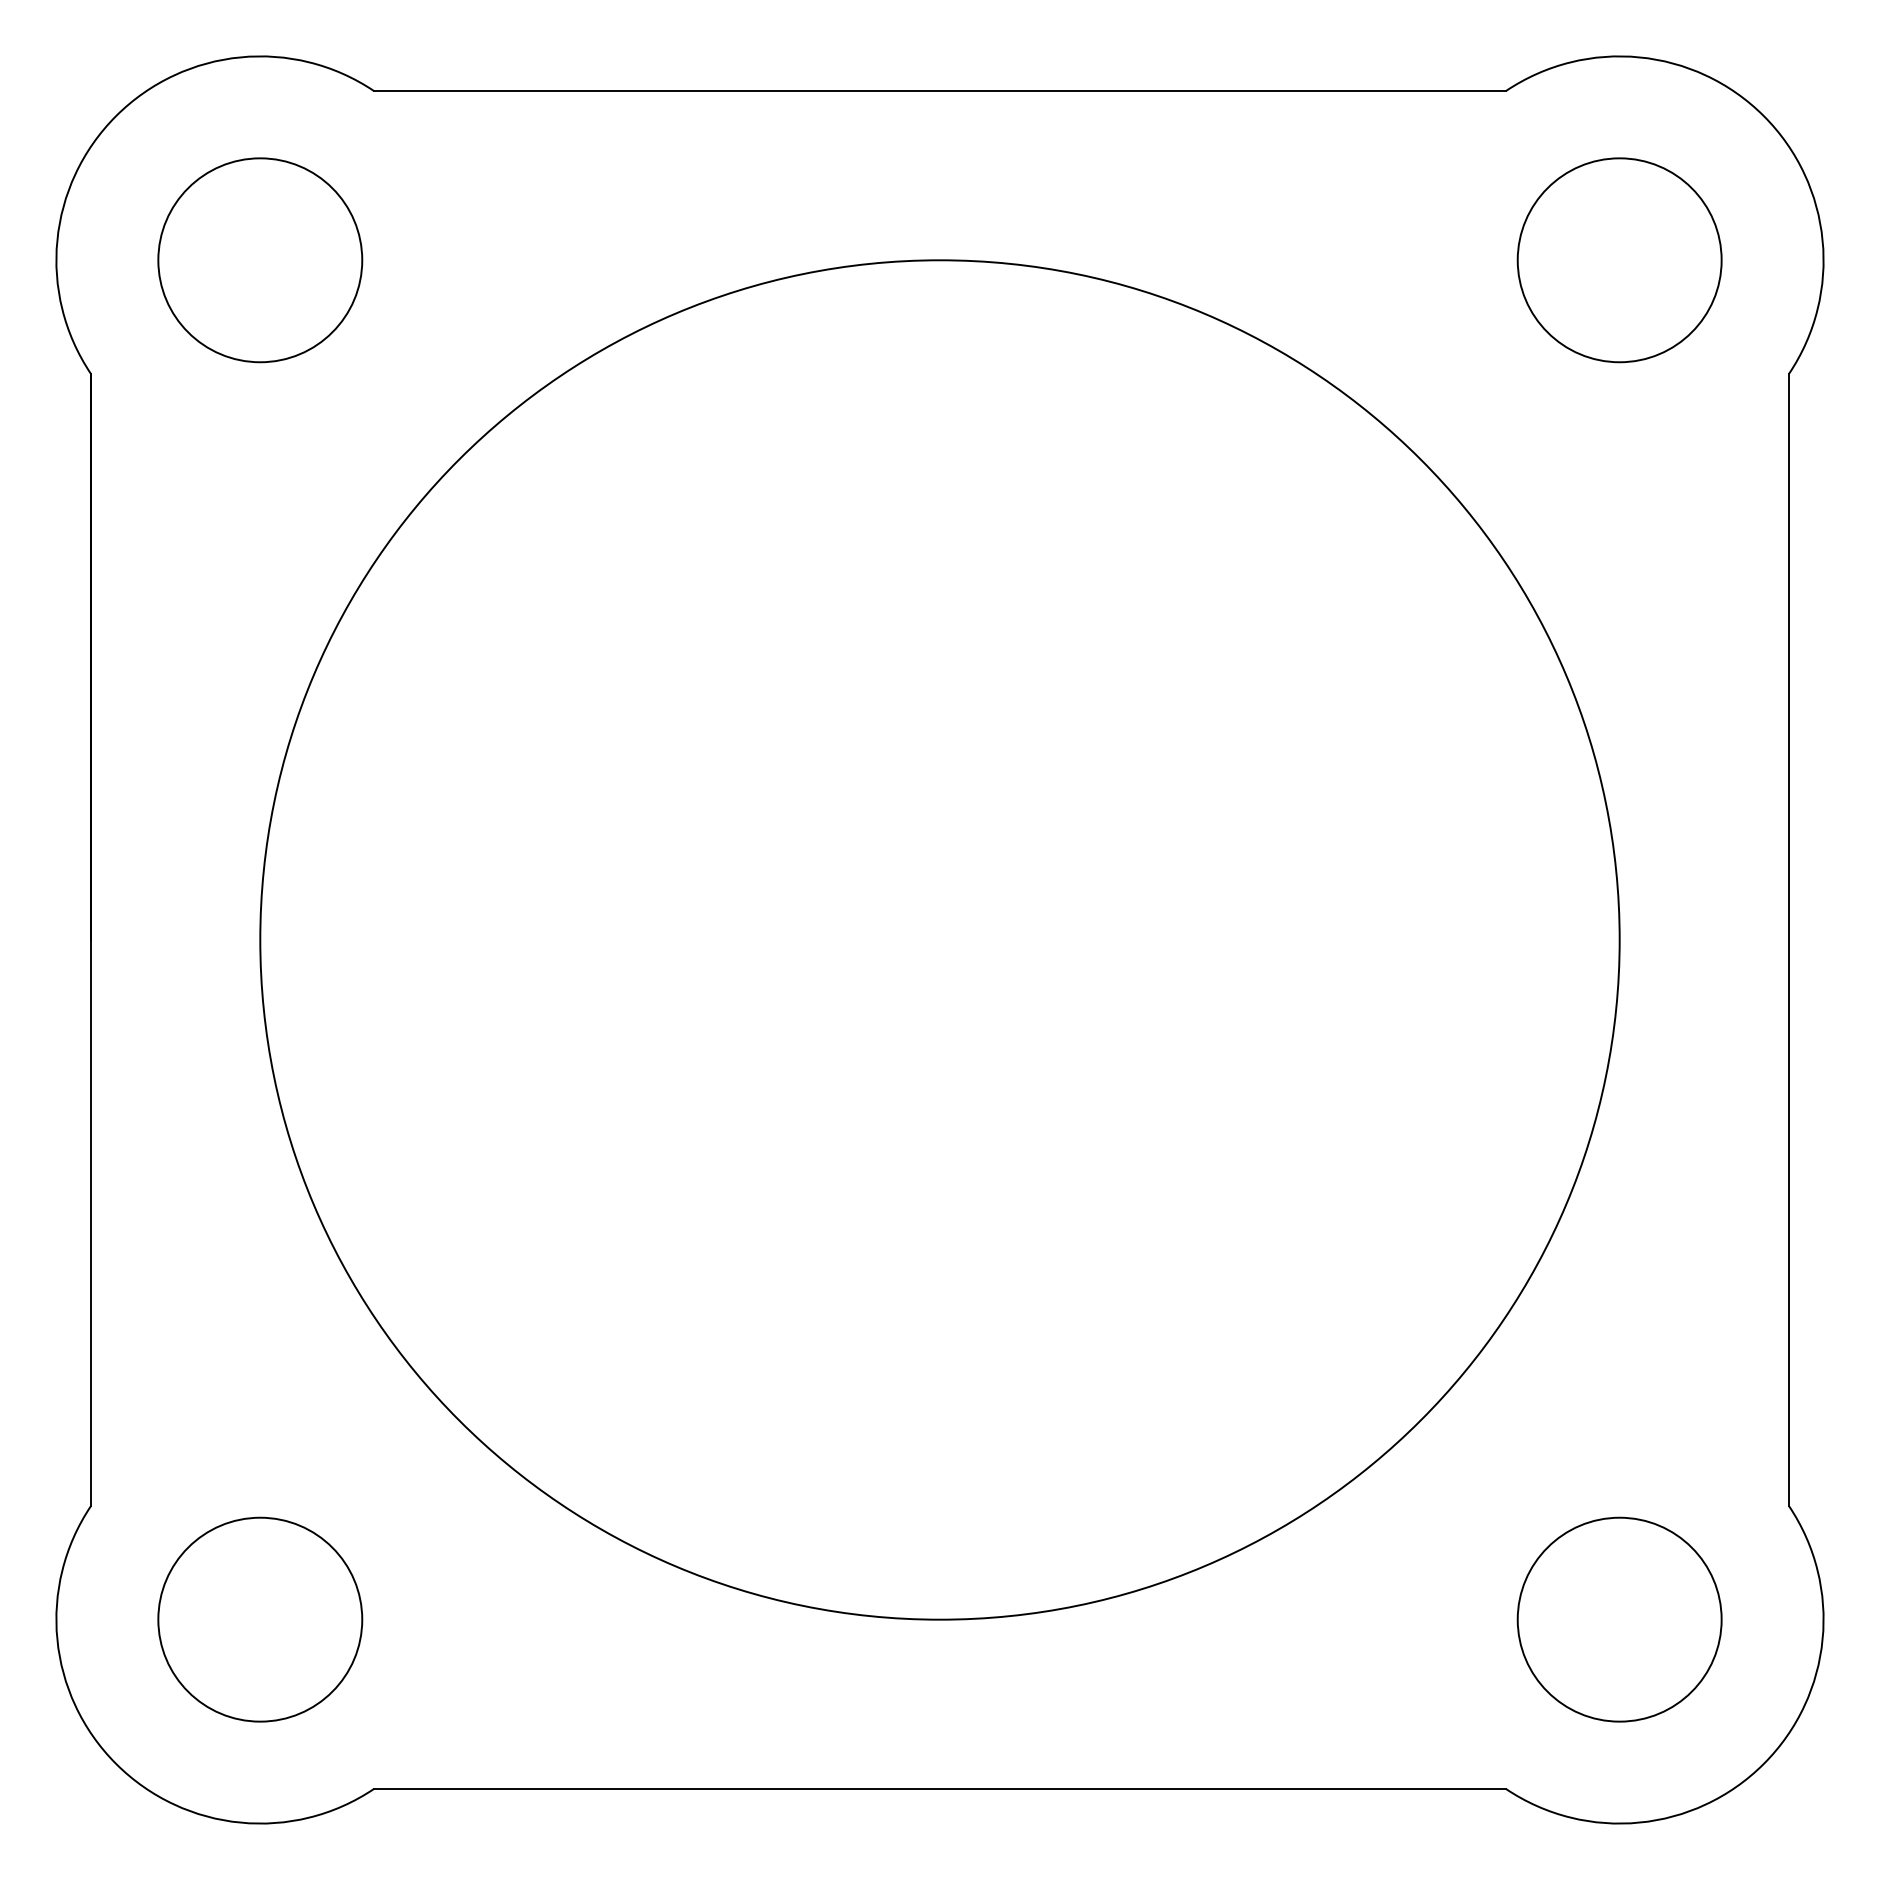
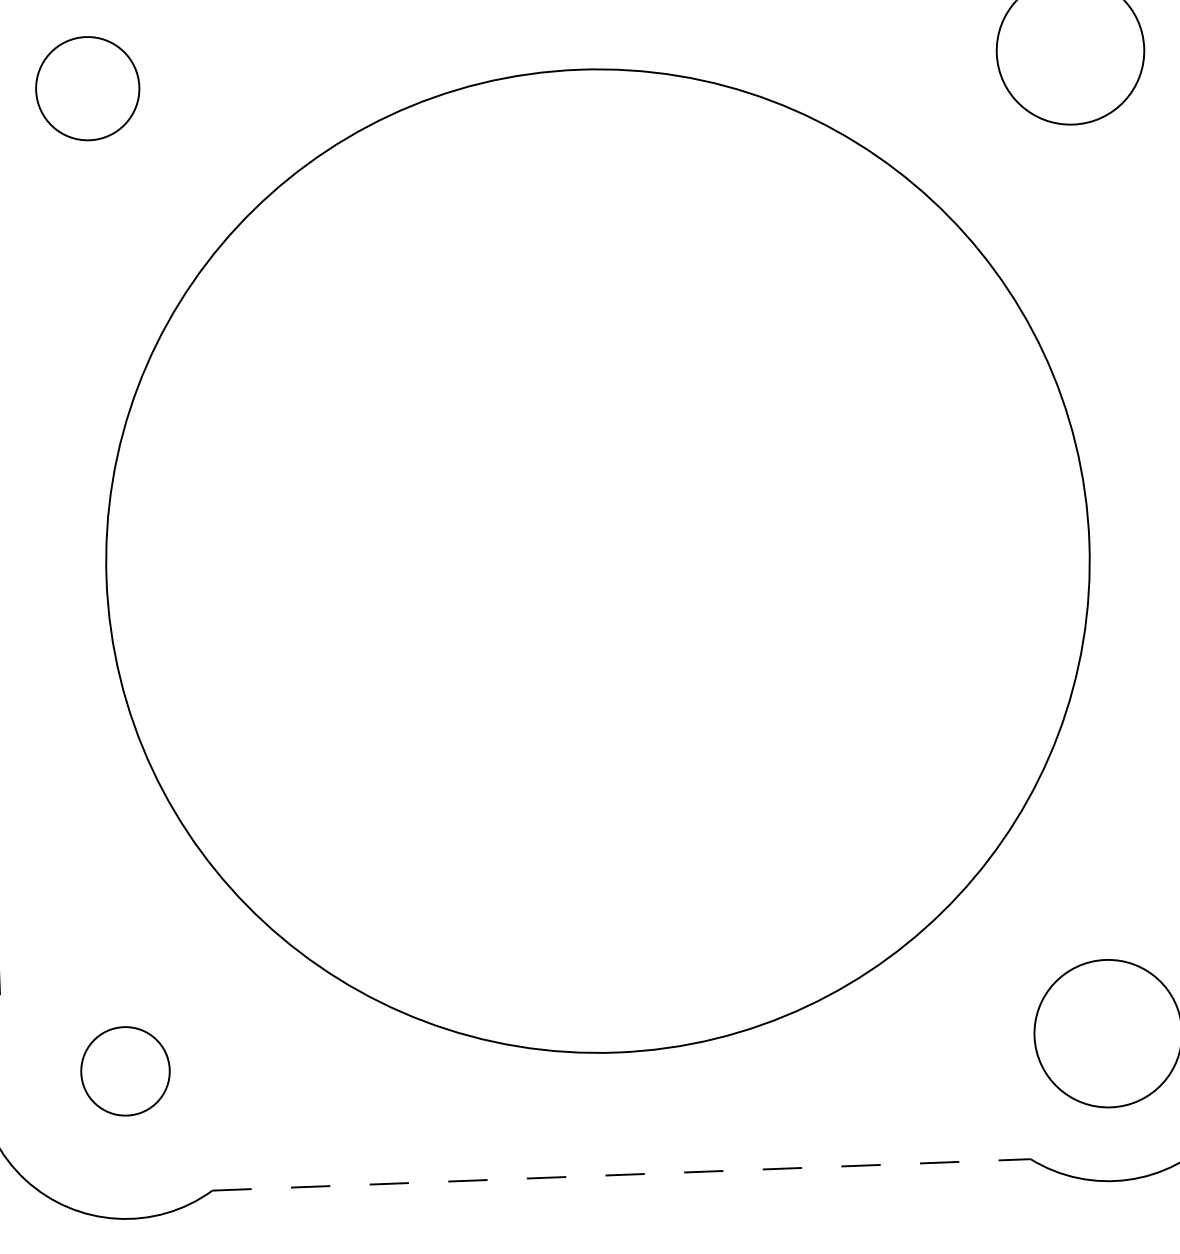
circle: (260, 260) -> (87, 88), size x0.7
circle: (260, 1619) -> (125, 1071), size x0.6
line: (940, 1788) -> (621, 1174), solid -> dashed

